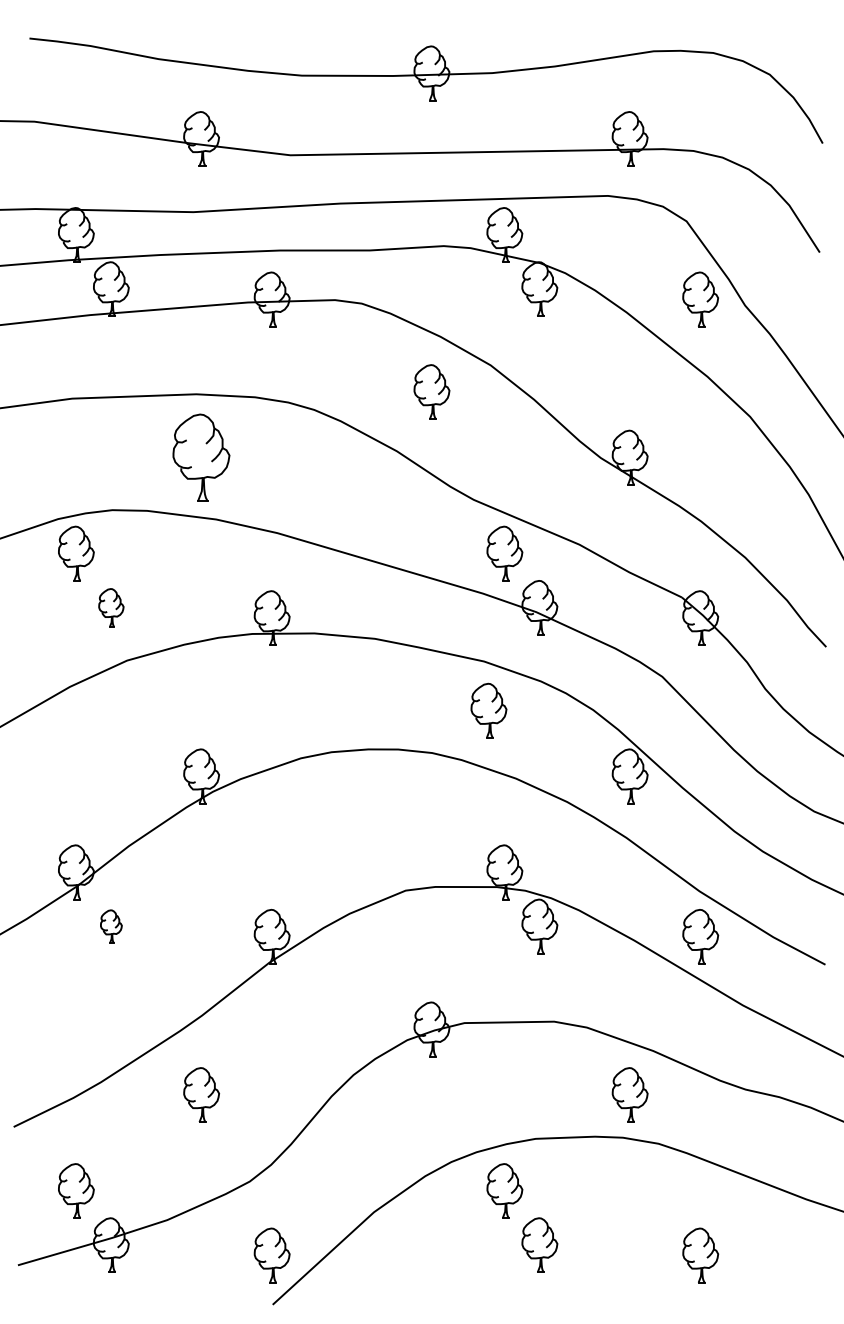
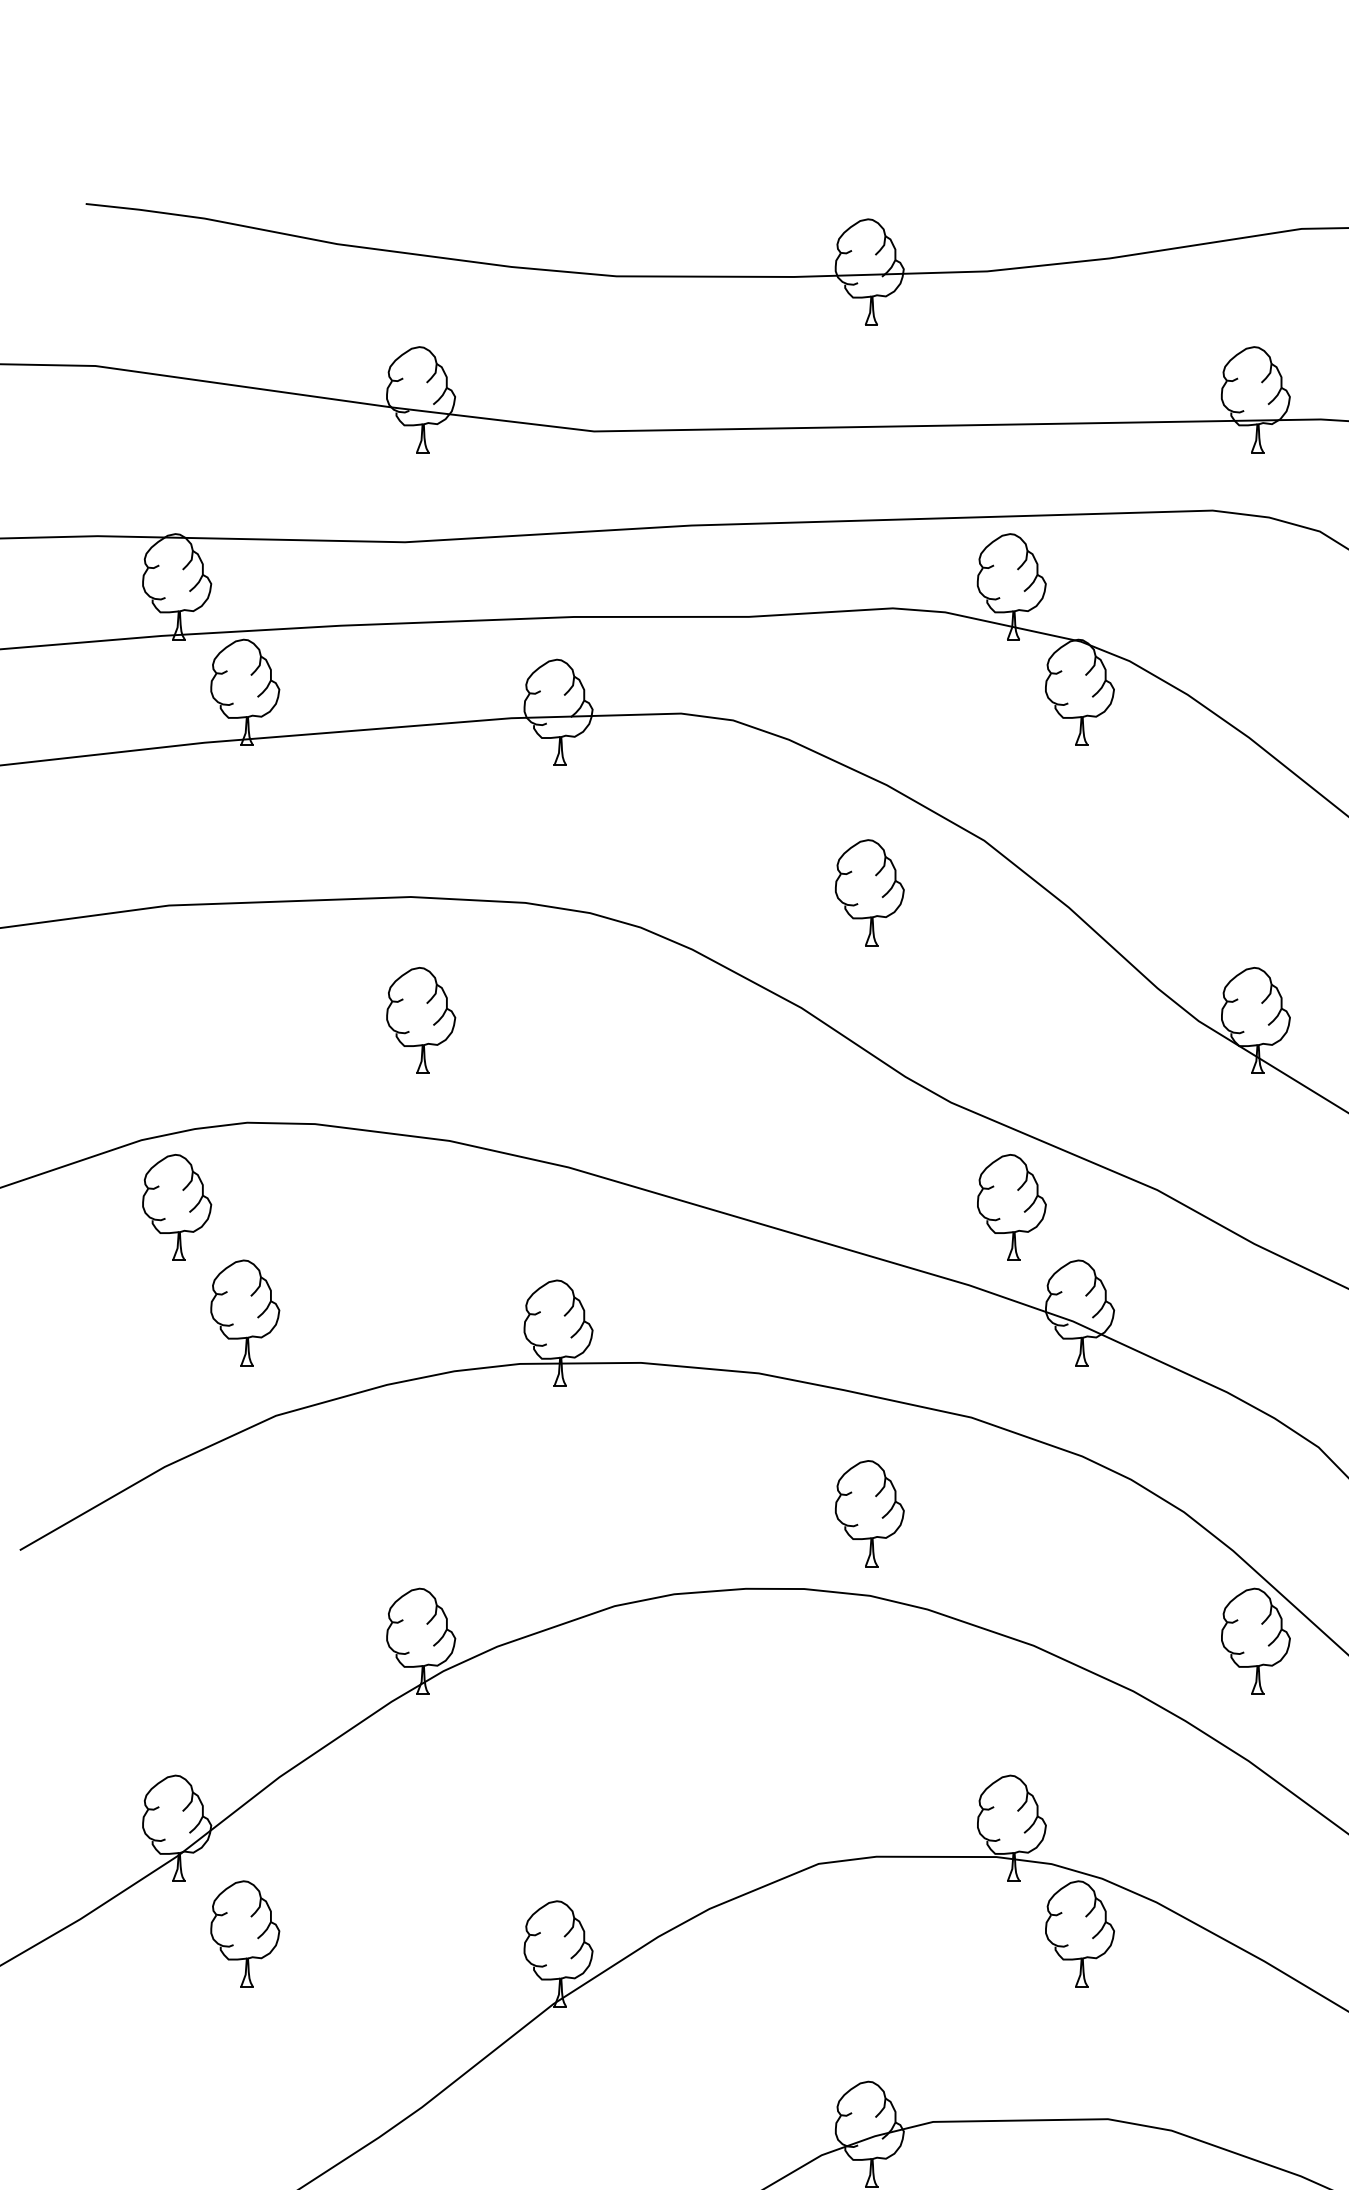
part: (201, 457) -> (420, 1020), size x0.62
part: (111, 607) -> (245, 1312), size x1.43
part: (488, 710) -> (868, 1513), moved
part: (111, 926) -> (245, 1933), size x1.67

